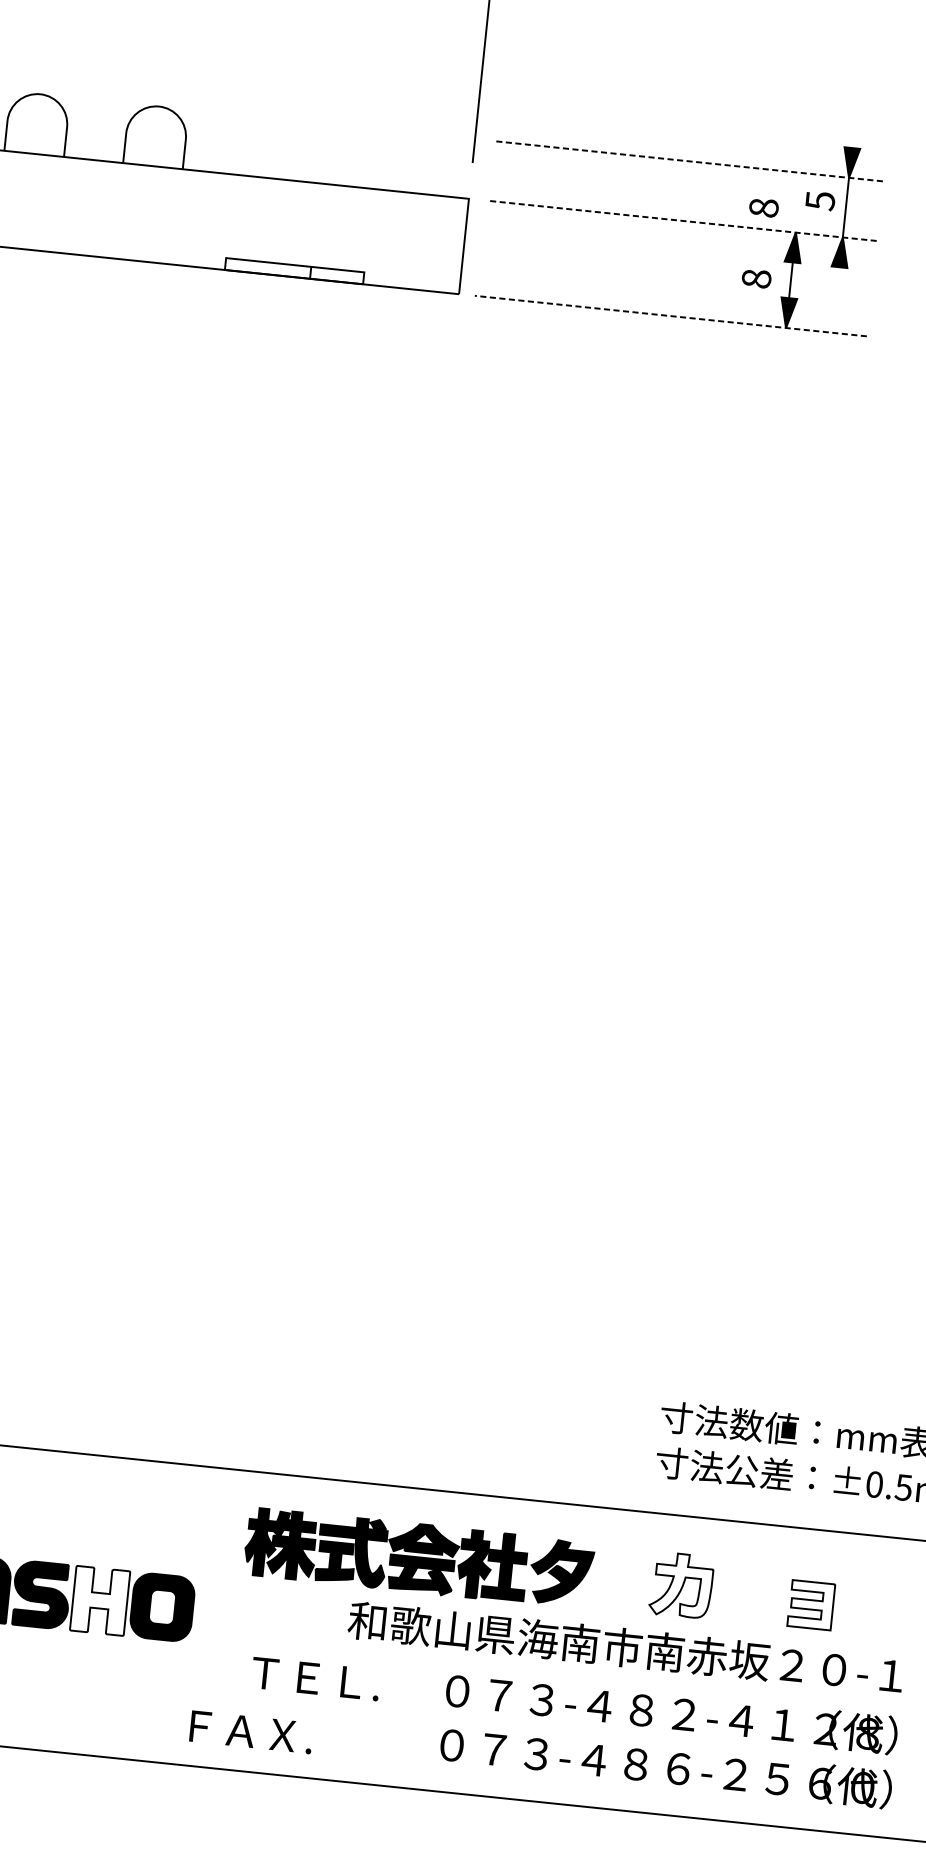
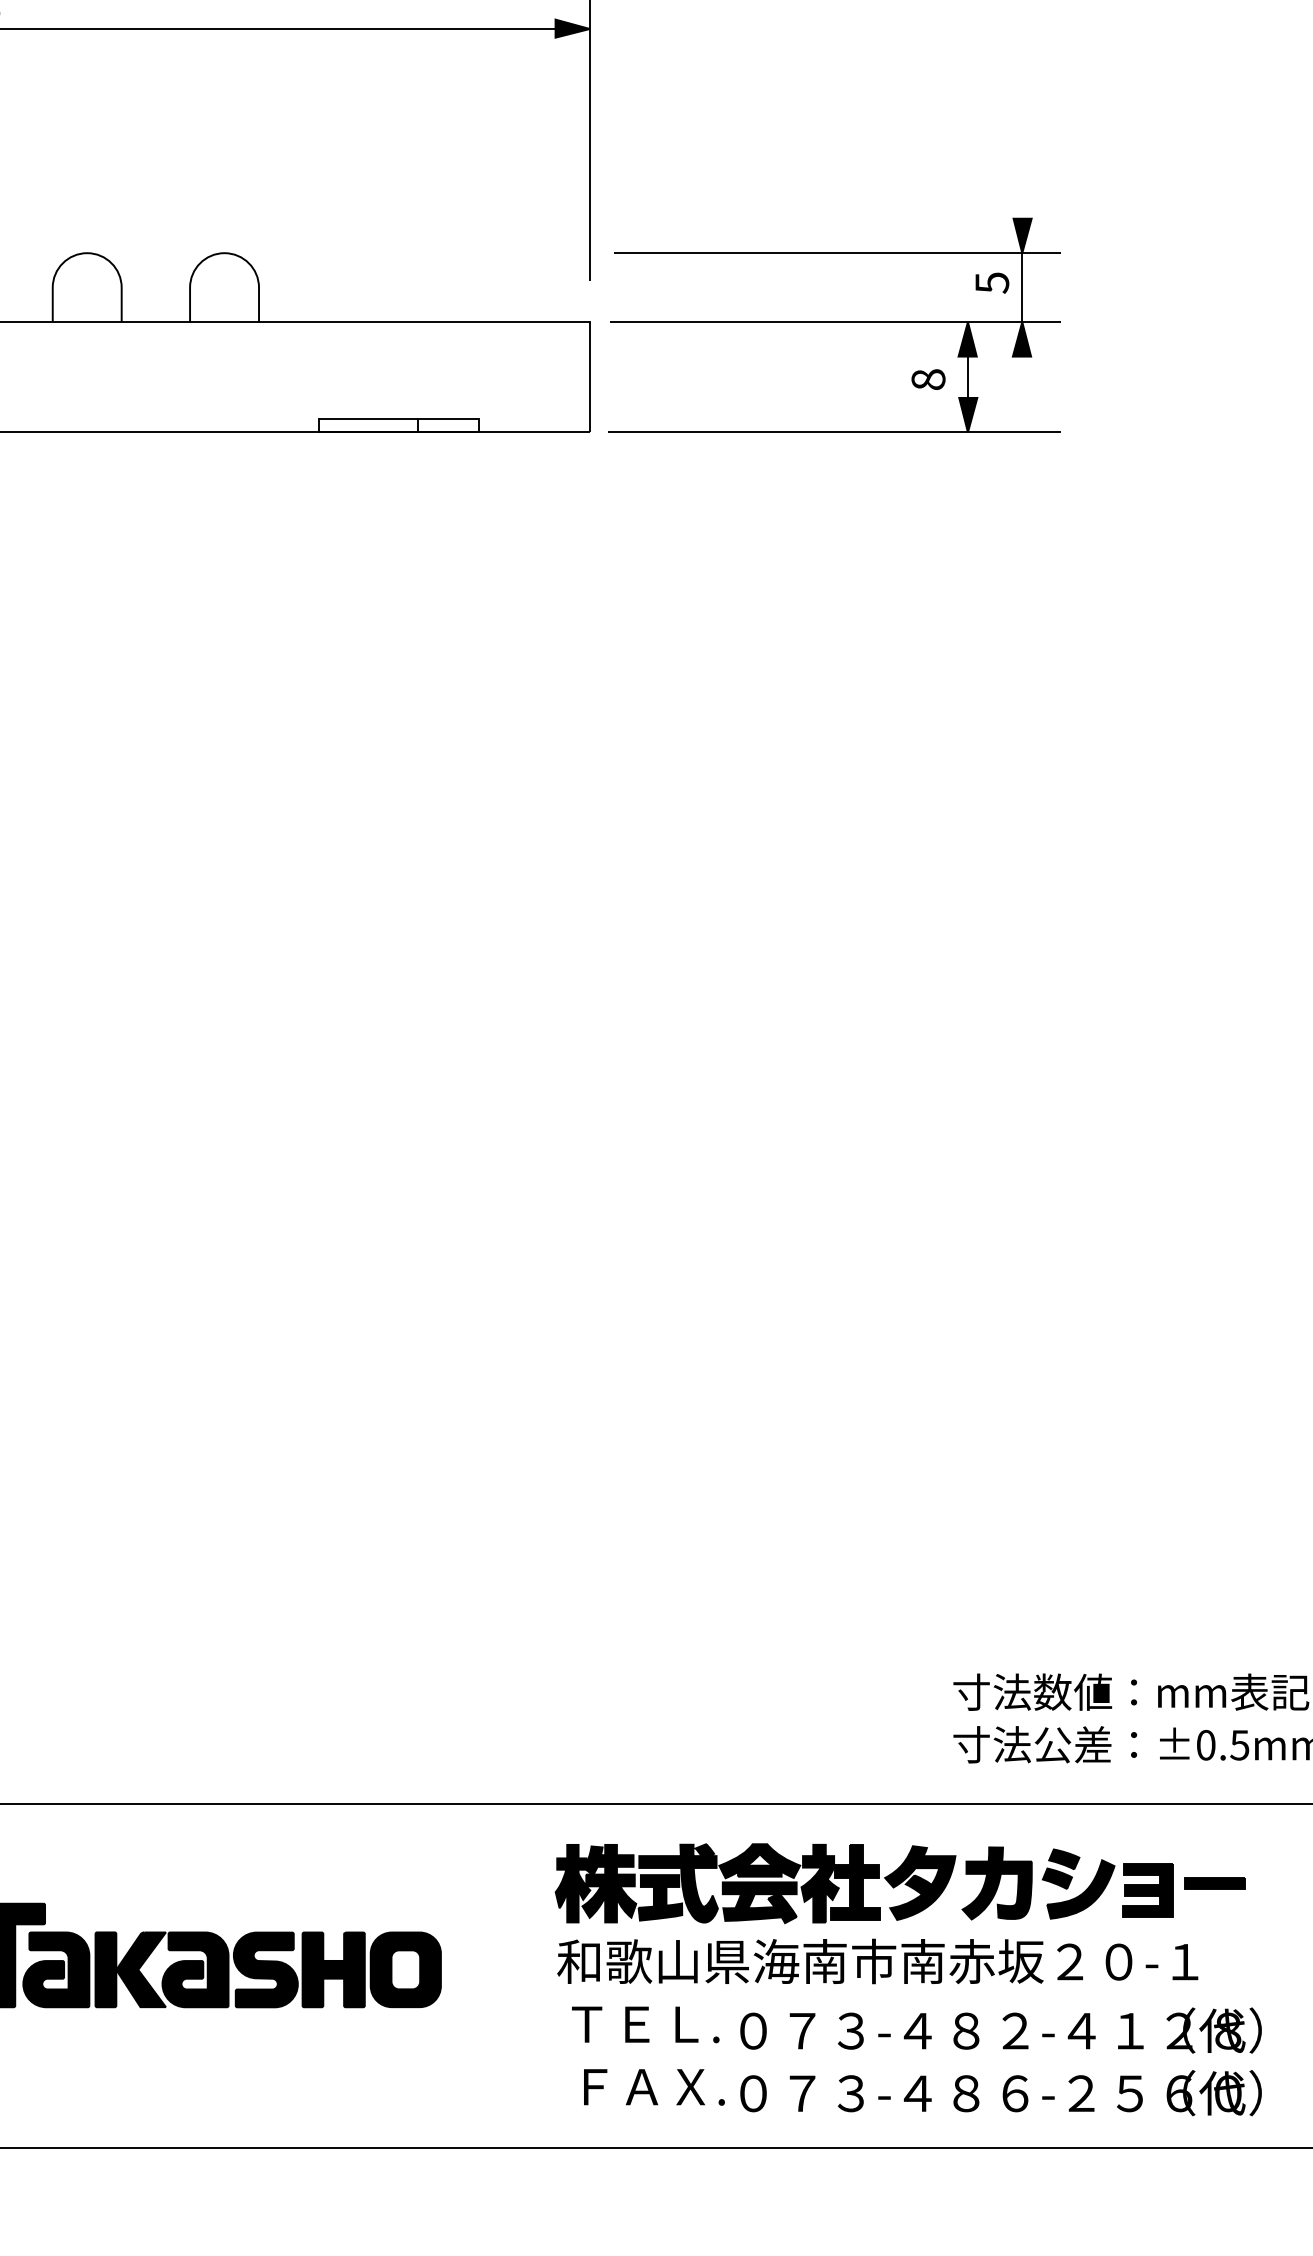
line: (689, 161) -> (837, 253), dashed -> solid
part: (763, 207) -> (928, 297), removed
line: (681, 221) -> (835, 322), dashed -> solid
line: (670, 316) -> (834, 432), dashed -> solid
part: (418, 1558) -> (755, 1883), moved
fill: (681, 1585) -> (996, 1883), added
part: (747, 1588) -> (1072, 1879), added
fill: (99, 1600) -> (333, 1969), added
fill: (810, 1604) -> (1147, 1890), added
part: (869, 1604) -> (1214, 1883), added
text: (625, 1647) -> (877, 1961), moved
text: (315, 1678) -> (645, 2024), moved
text: (251, 1732) -> (654, 2087), moved

